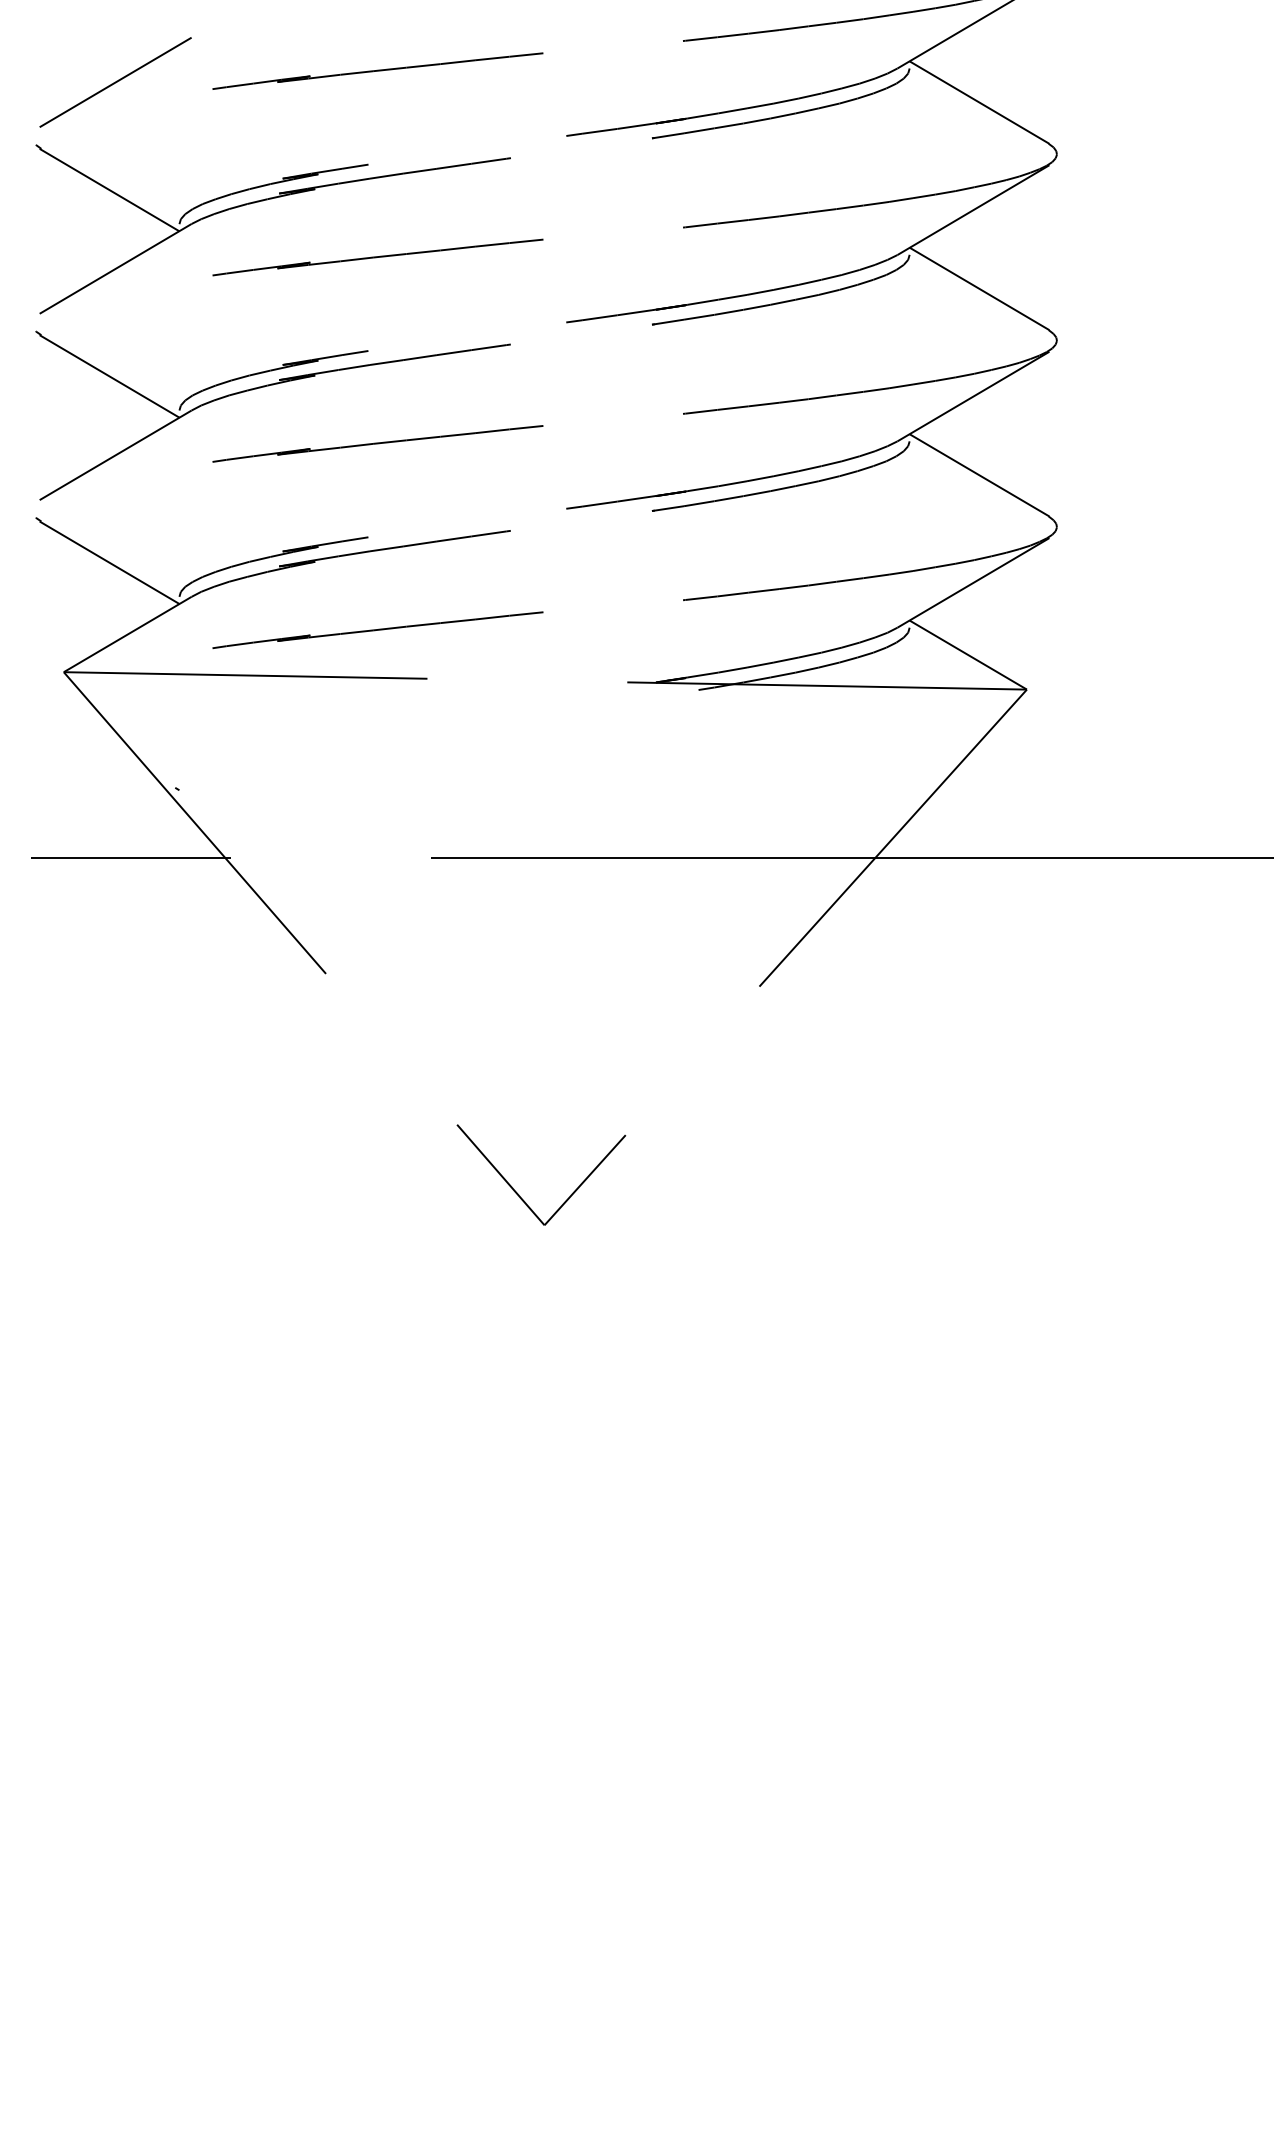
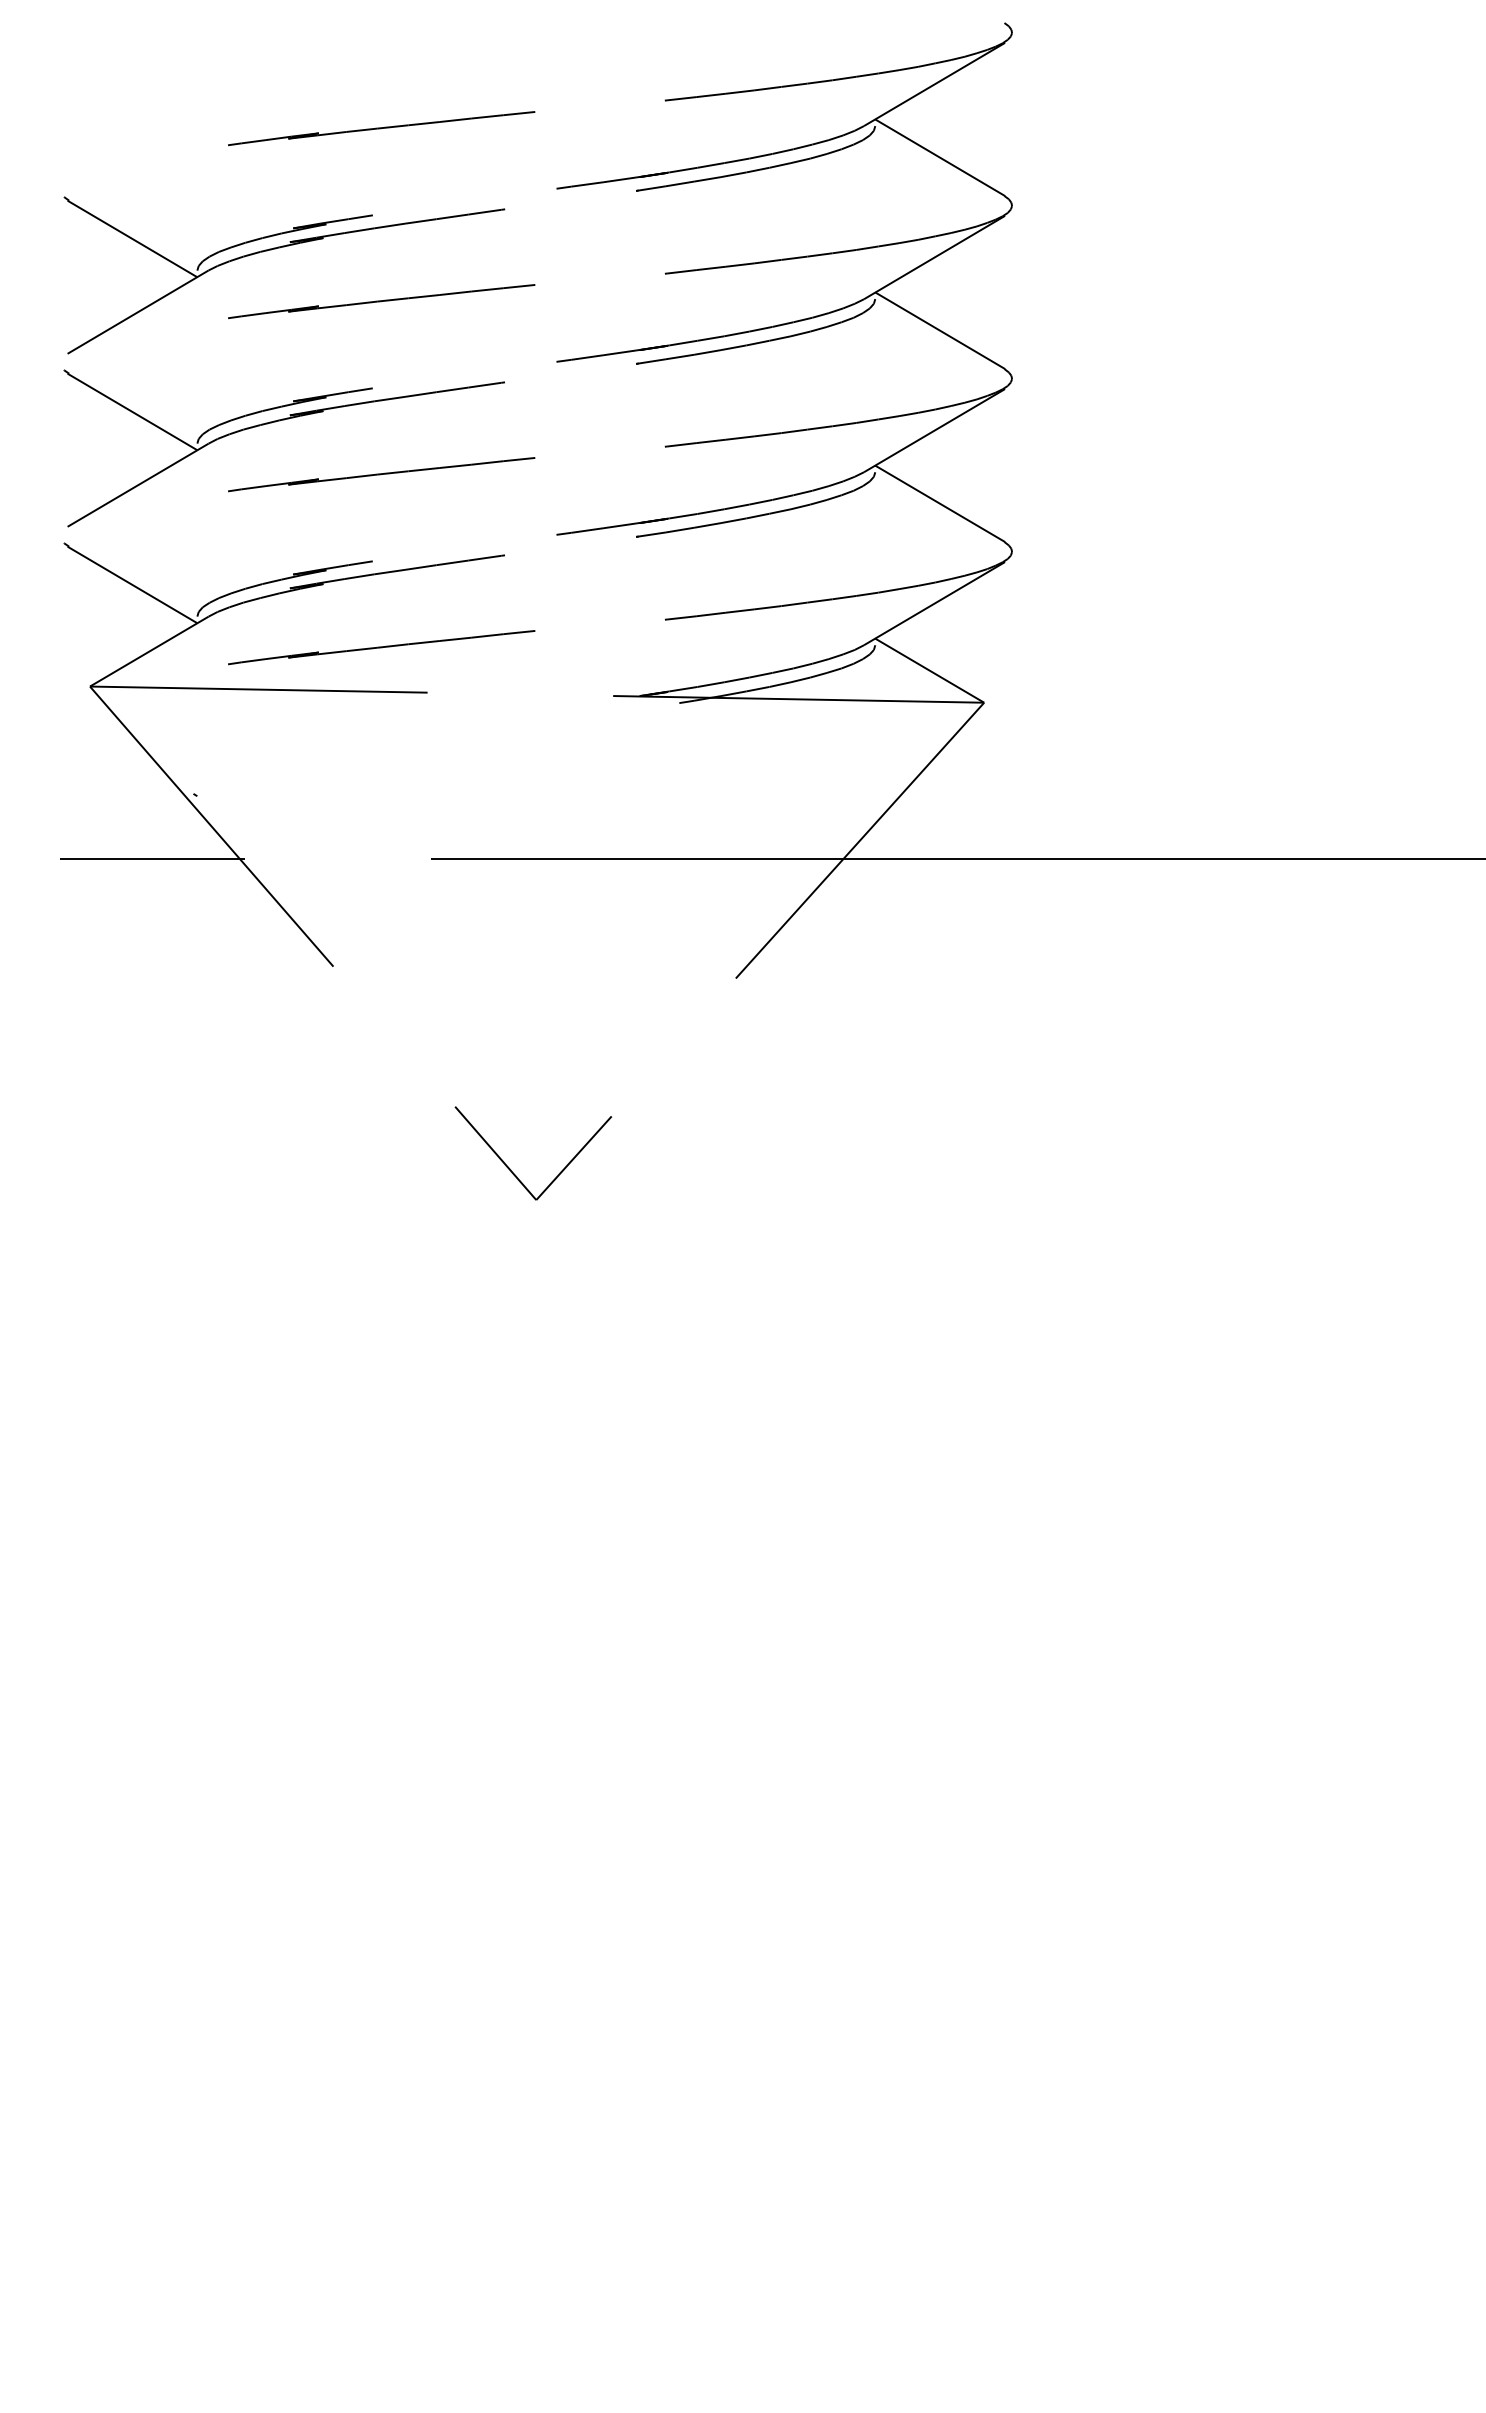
line: (114, 81) -> (137, 138), removed

